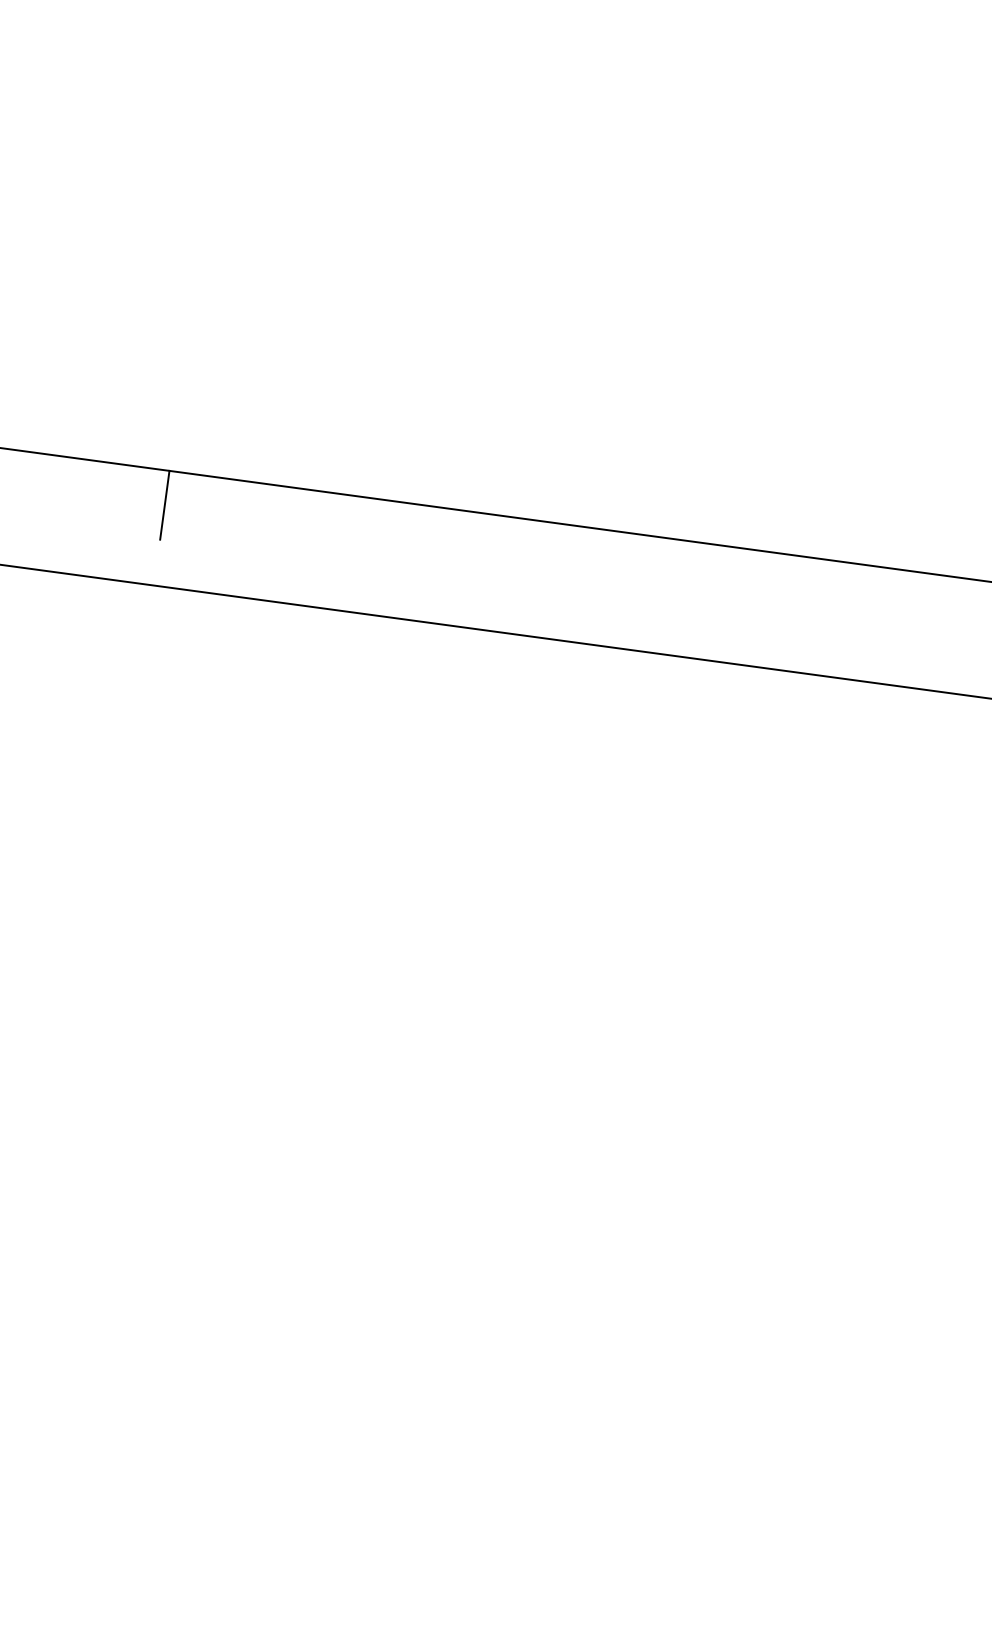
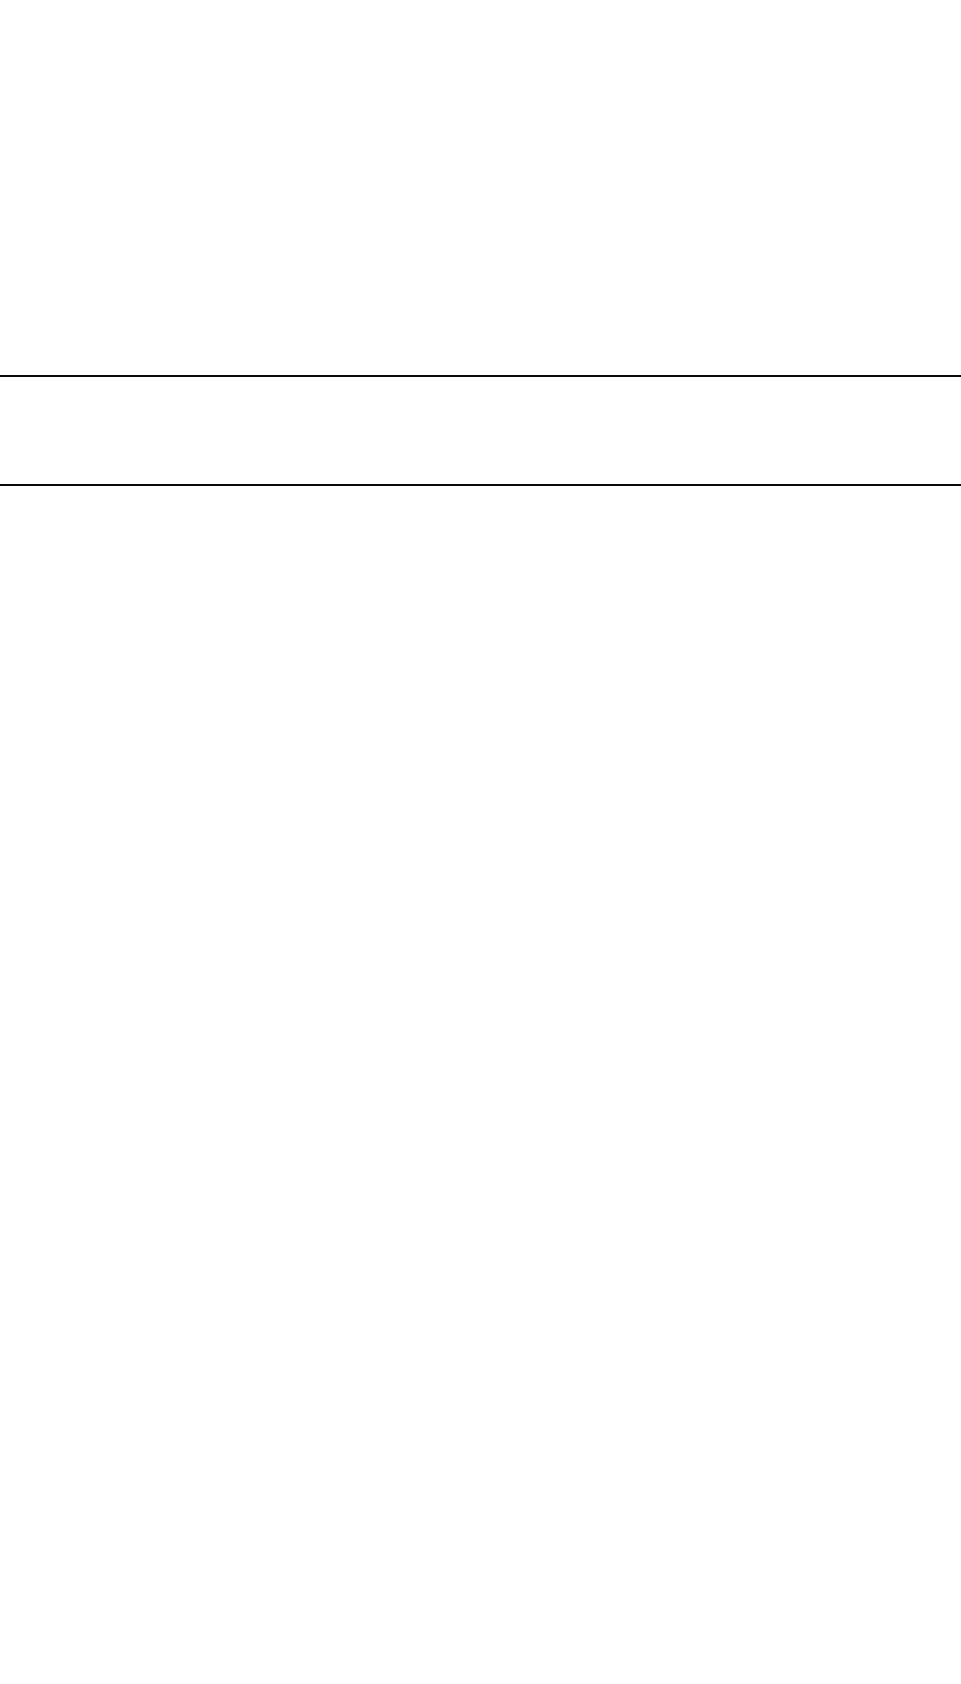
line: (165, 505) -> (115, 408), removed

